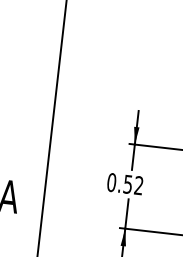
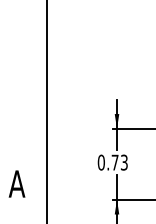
text: (133, 184) -> (119, 162), 0.52 -> 0.73

